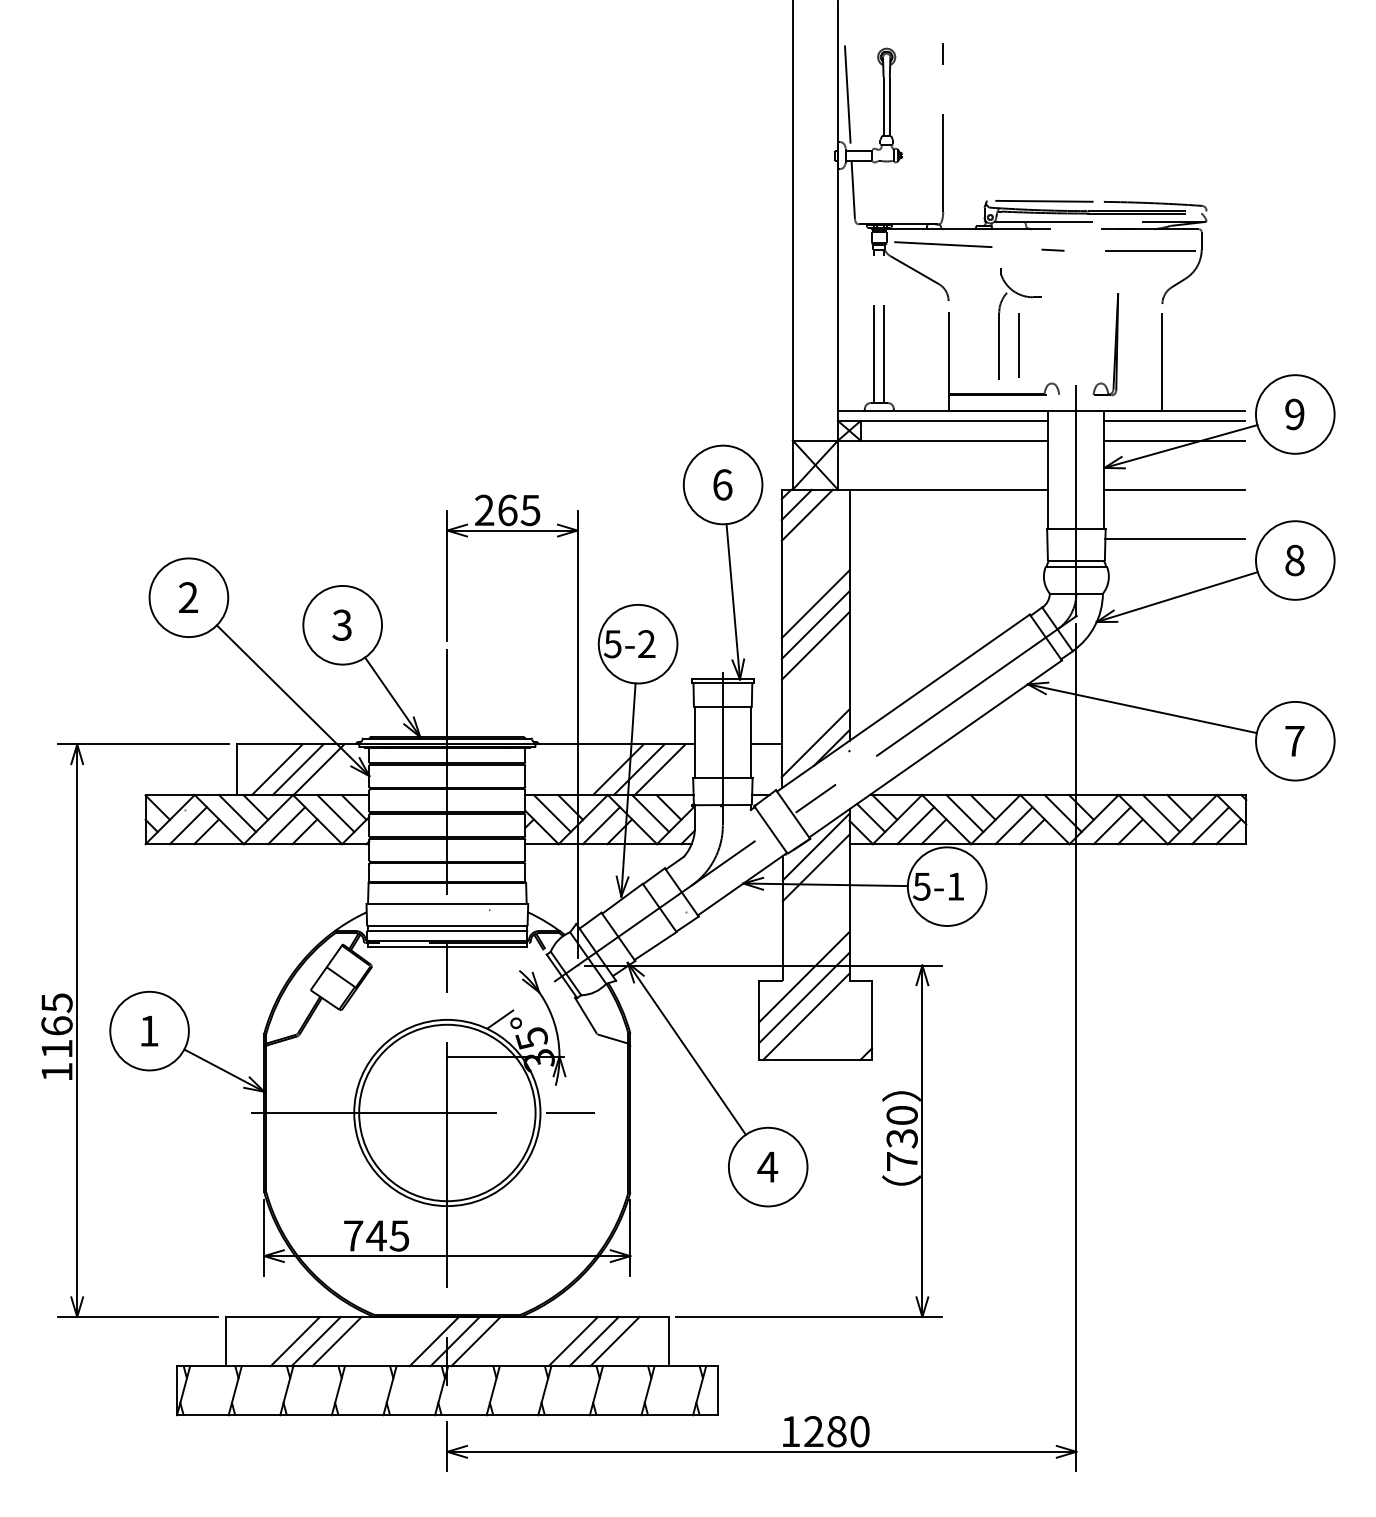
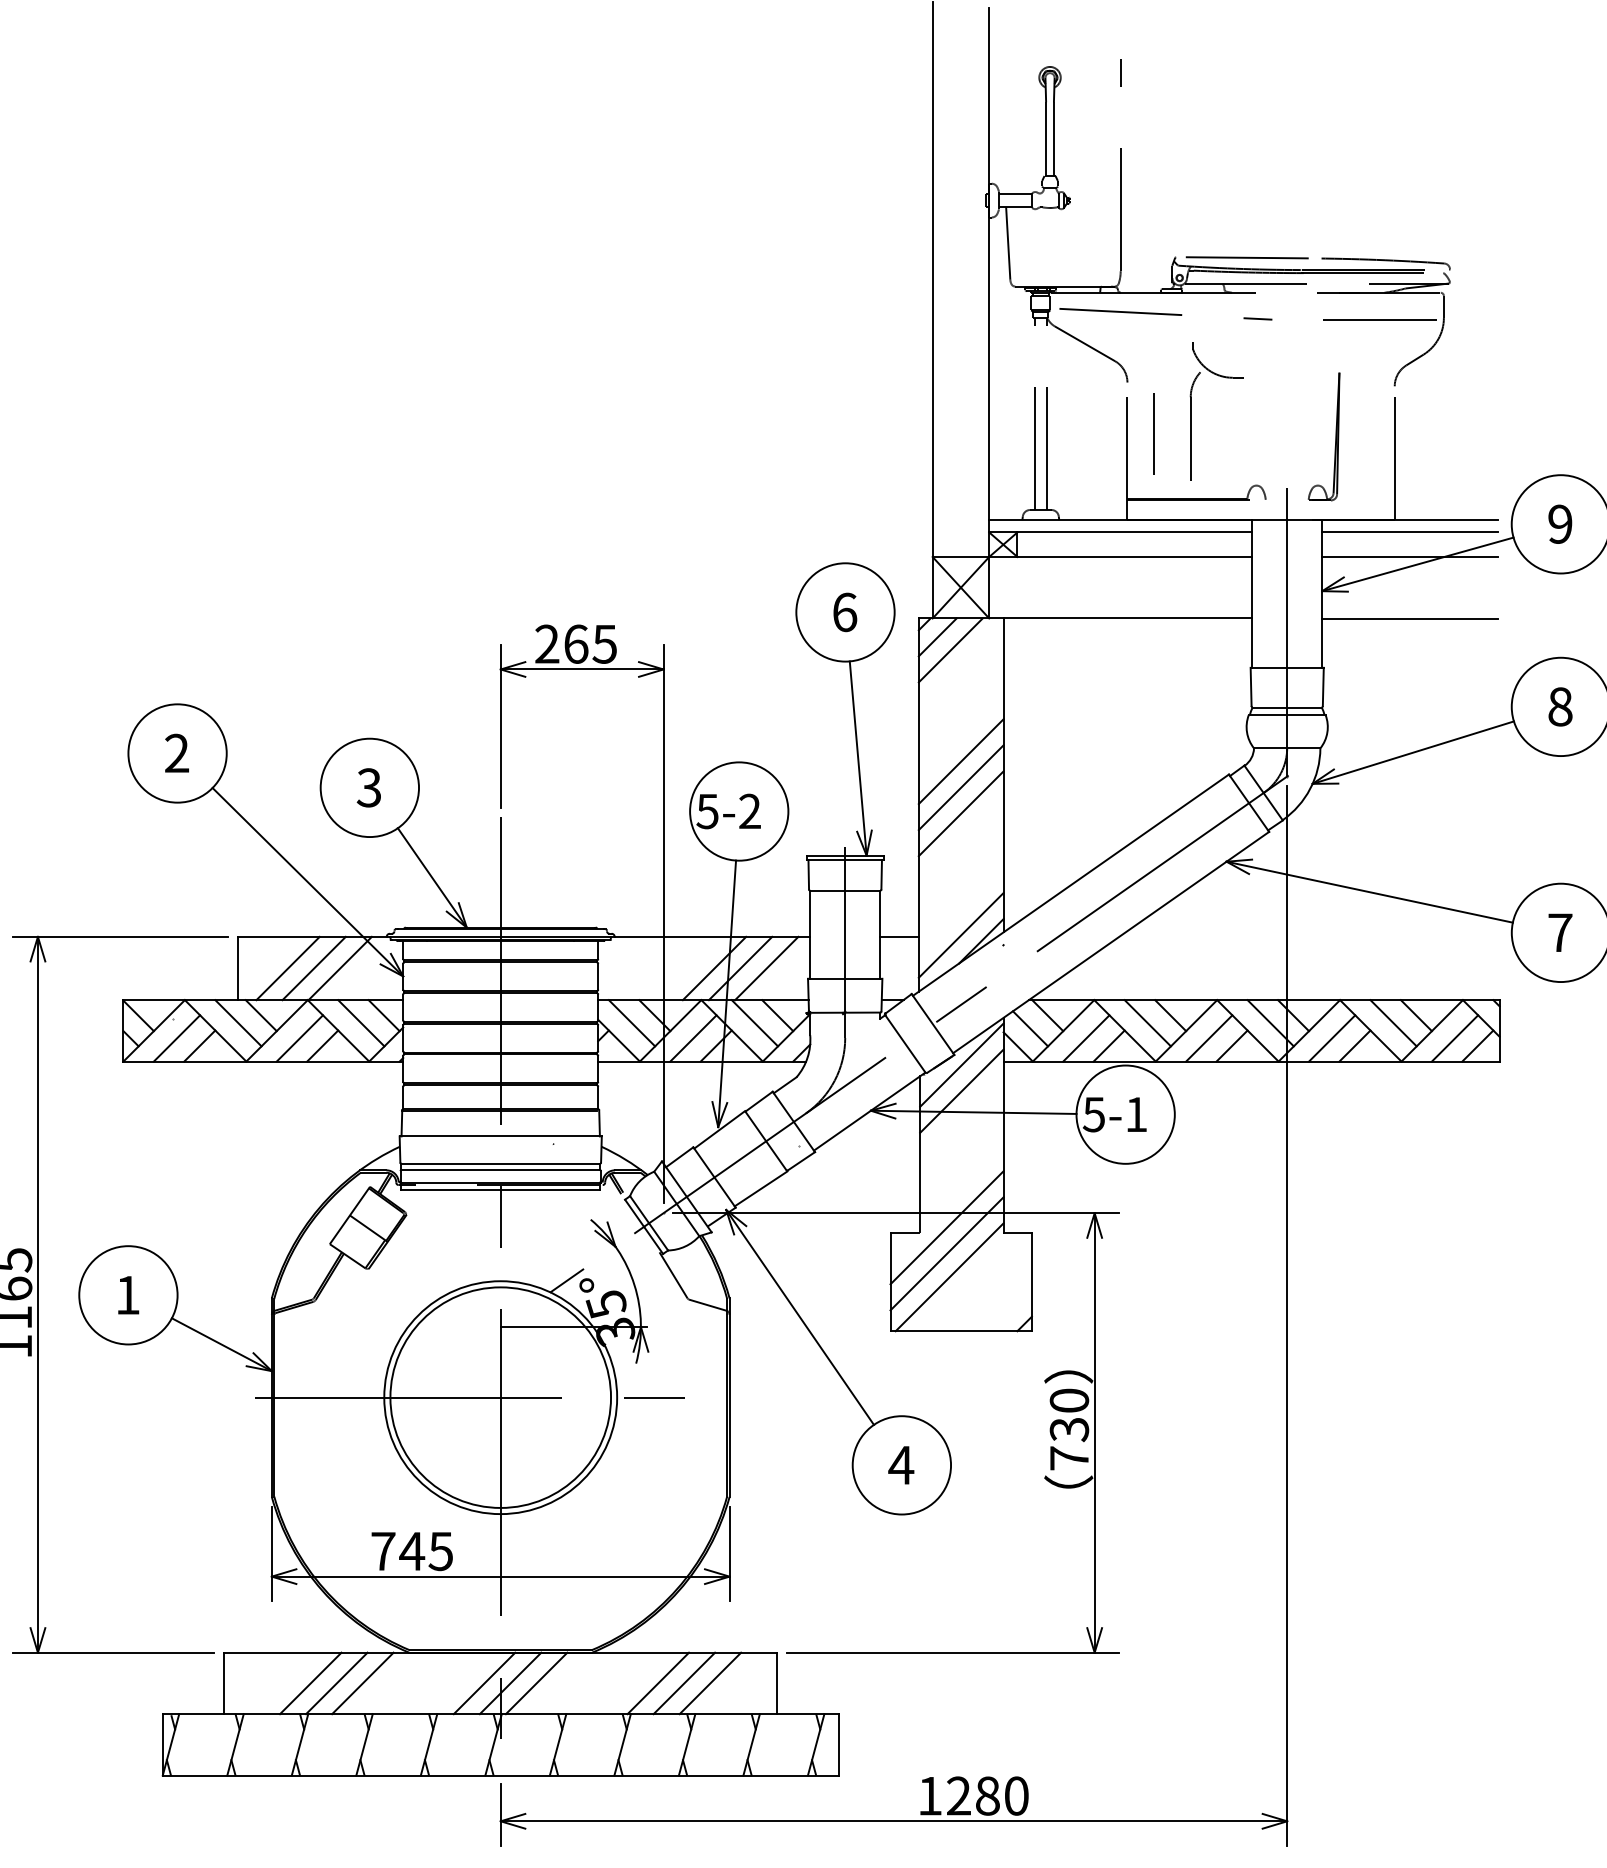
line: (847, 97) -> (1001, 127), removed
line: (1018, 345) -> (1153, 434), moved
line: (1174, 539) -> (1409, 680), removed

